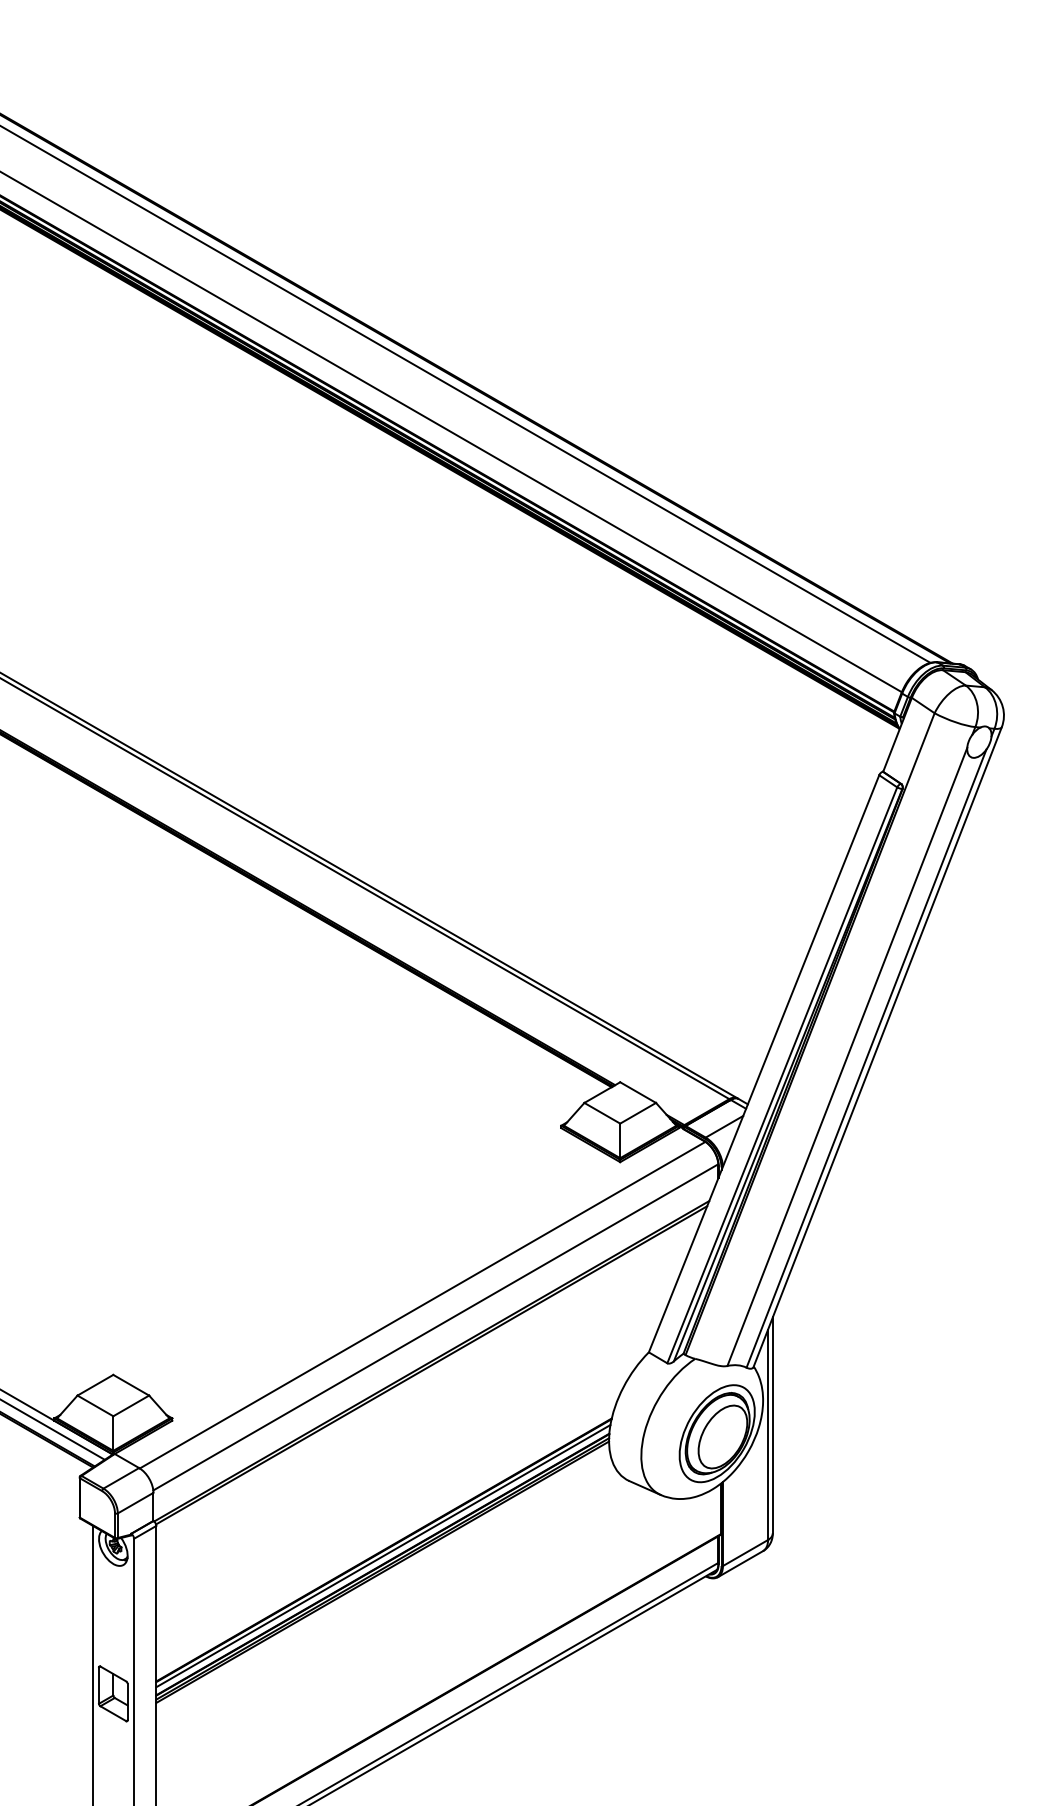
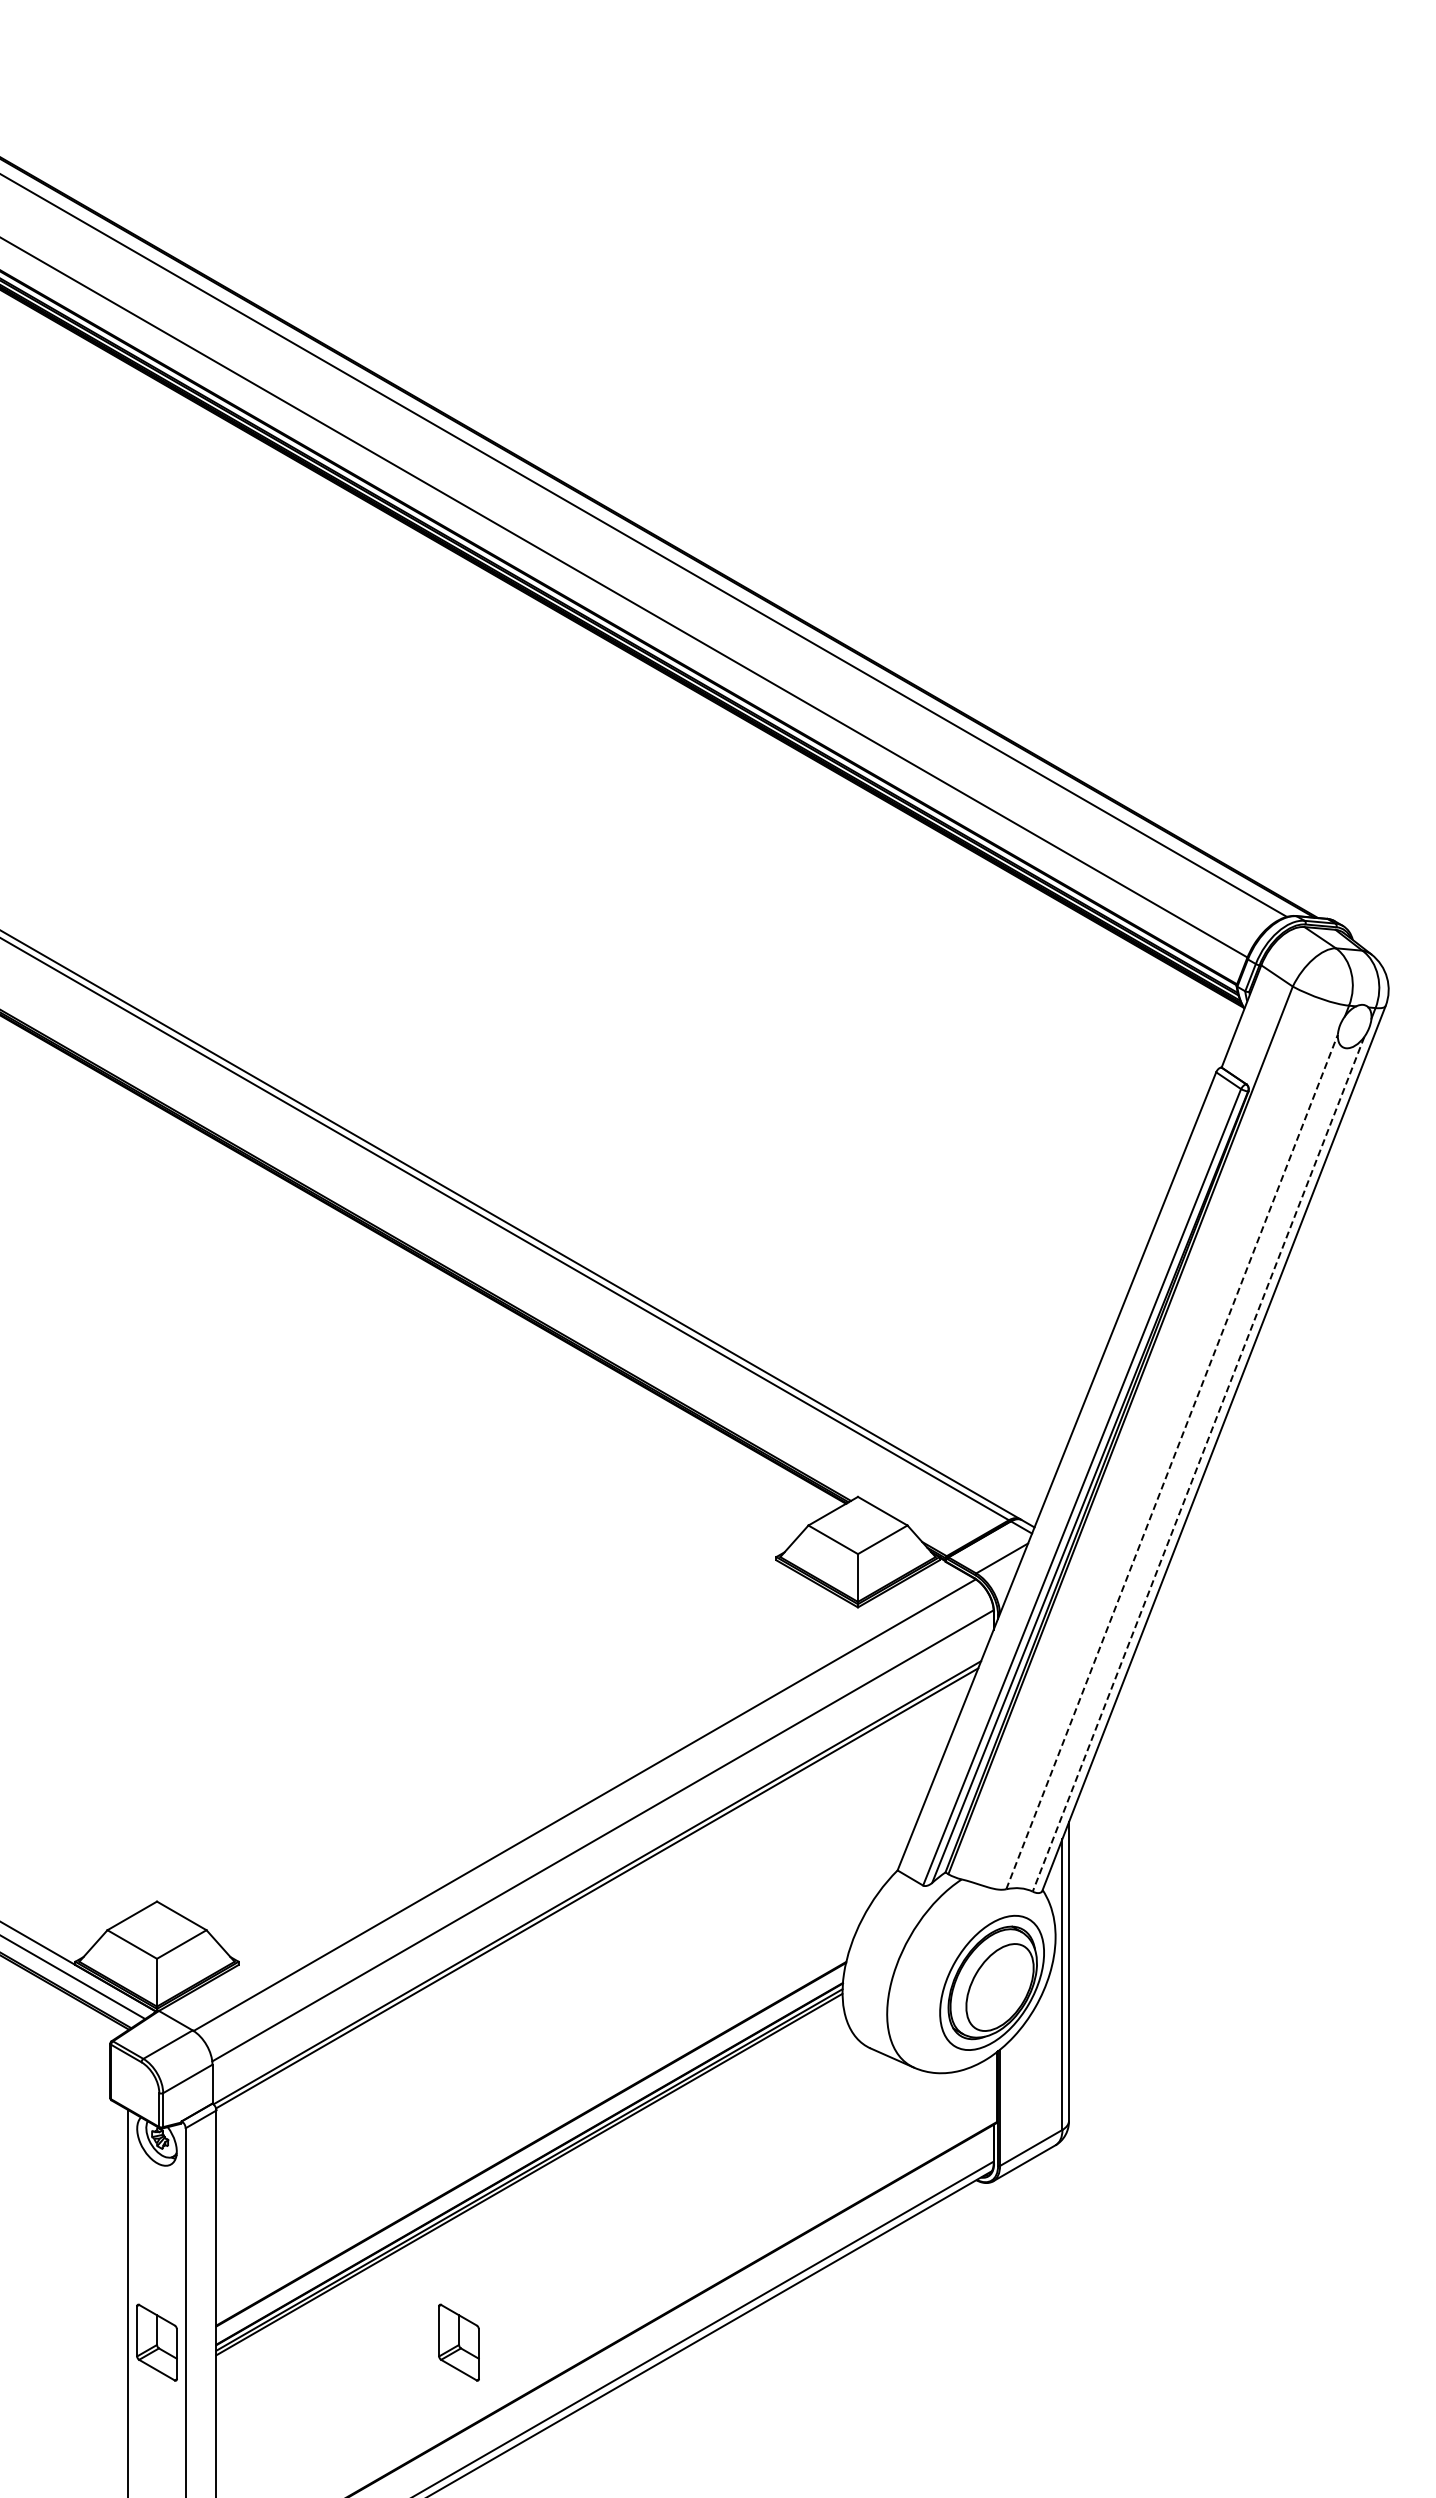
line: (847, 1056) -> (1172, 1461), solid -> dashed
line: (866, 1058) -> (1198, 1464), solid -> dashed
line: (383, 1555) -> (530, 2151), removed
part: (331, 1693) -> (458, 2342), added

